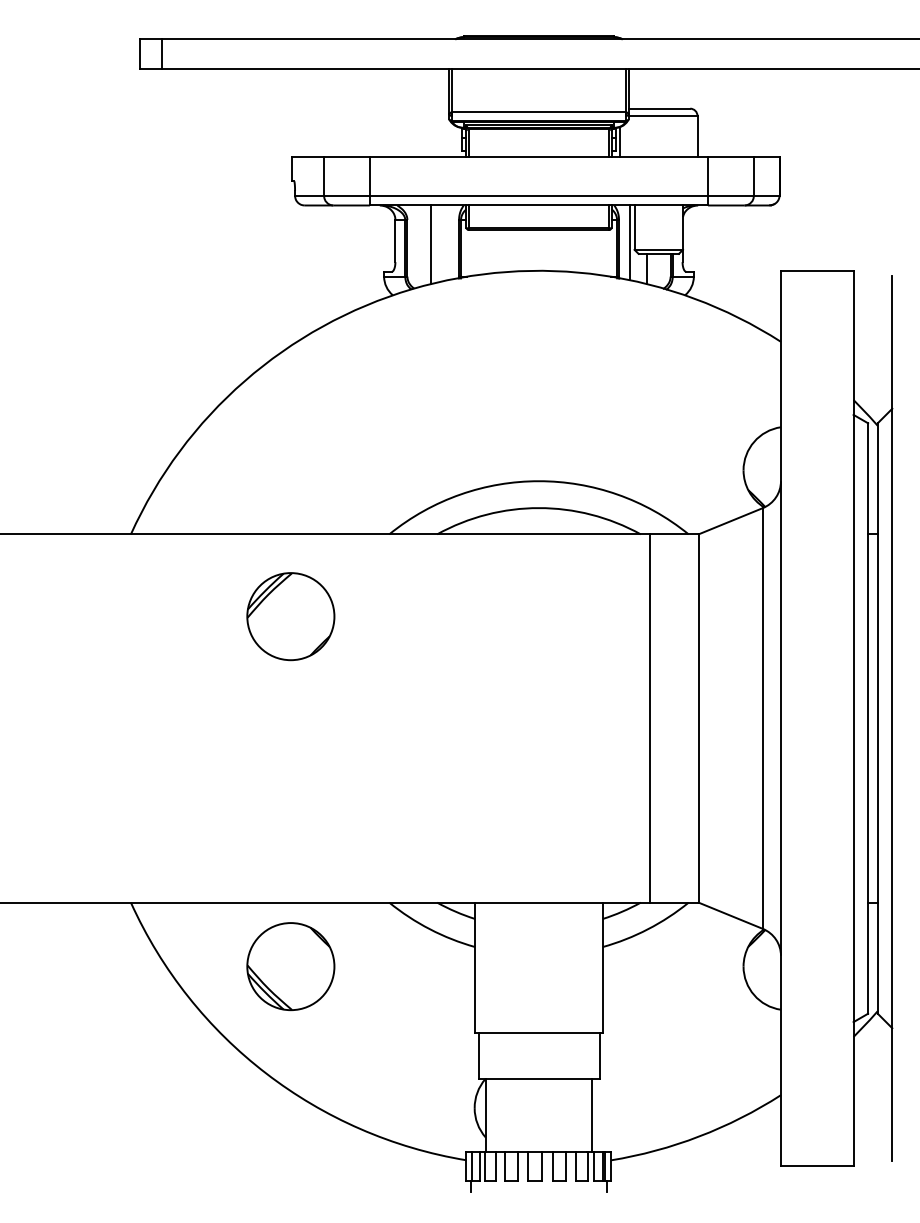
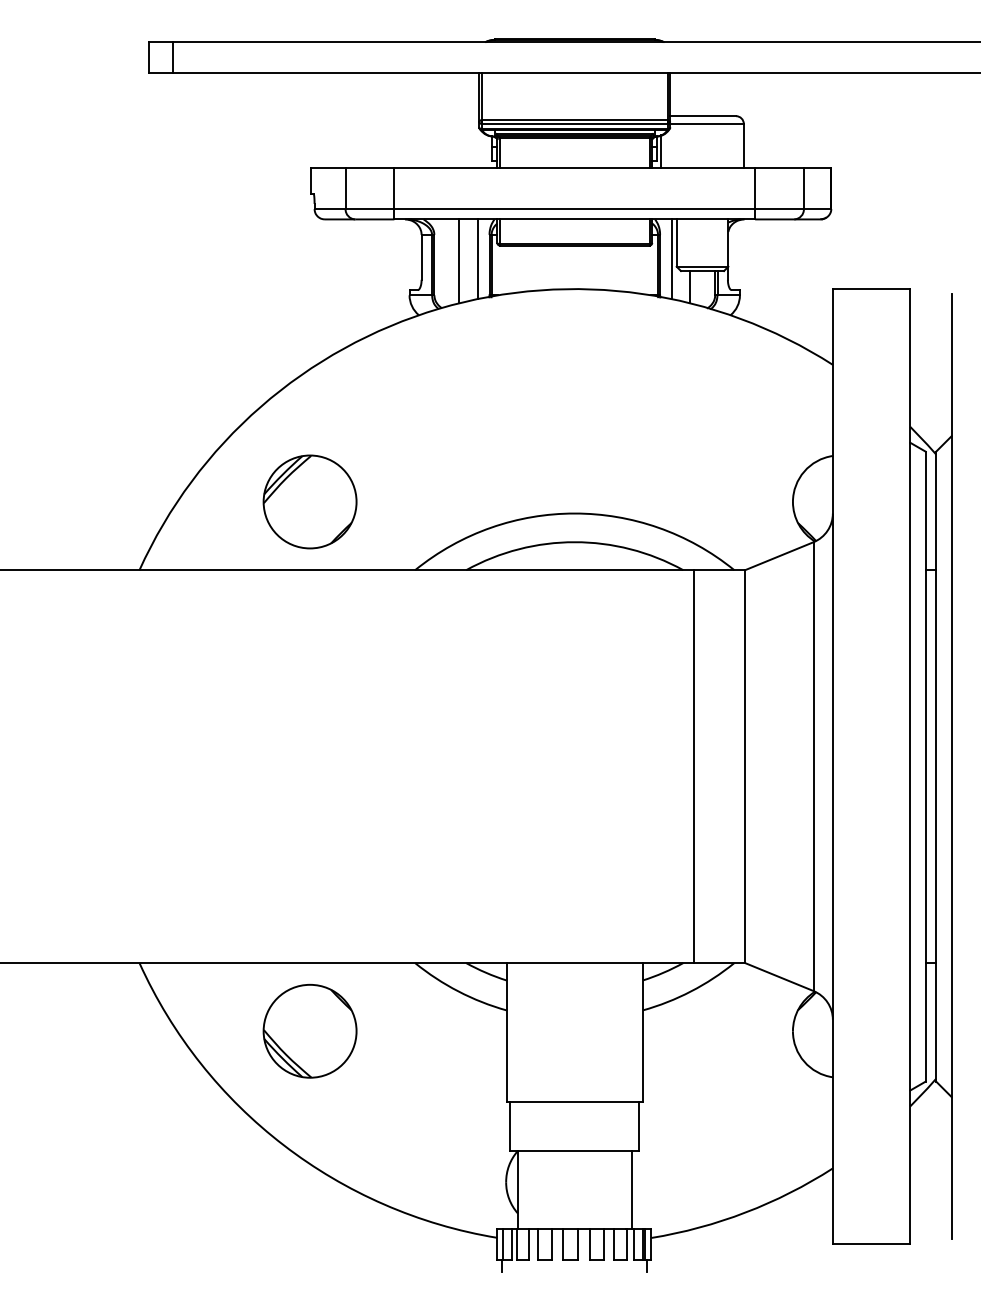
line: (538, 115) -> (574, 123), added
line: (447, 243) -> (477, 259), added
part: (290, 616) -> (309, 501), moved

